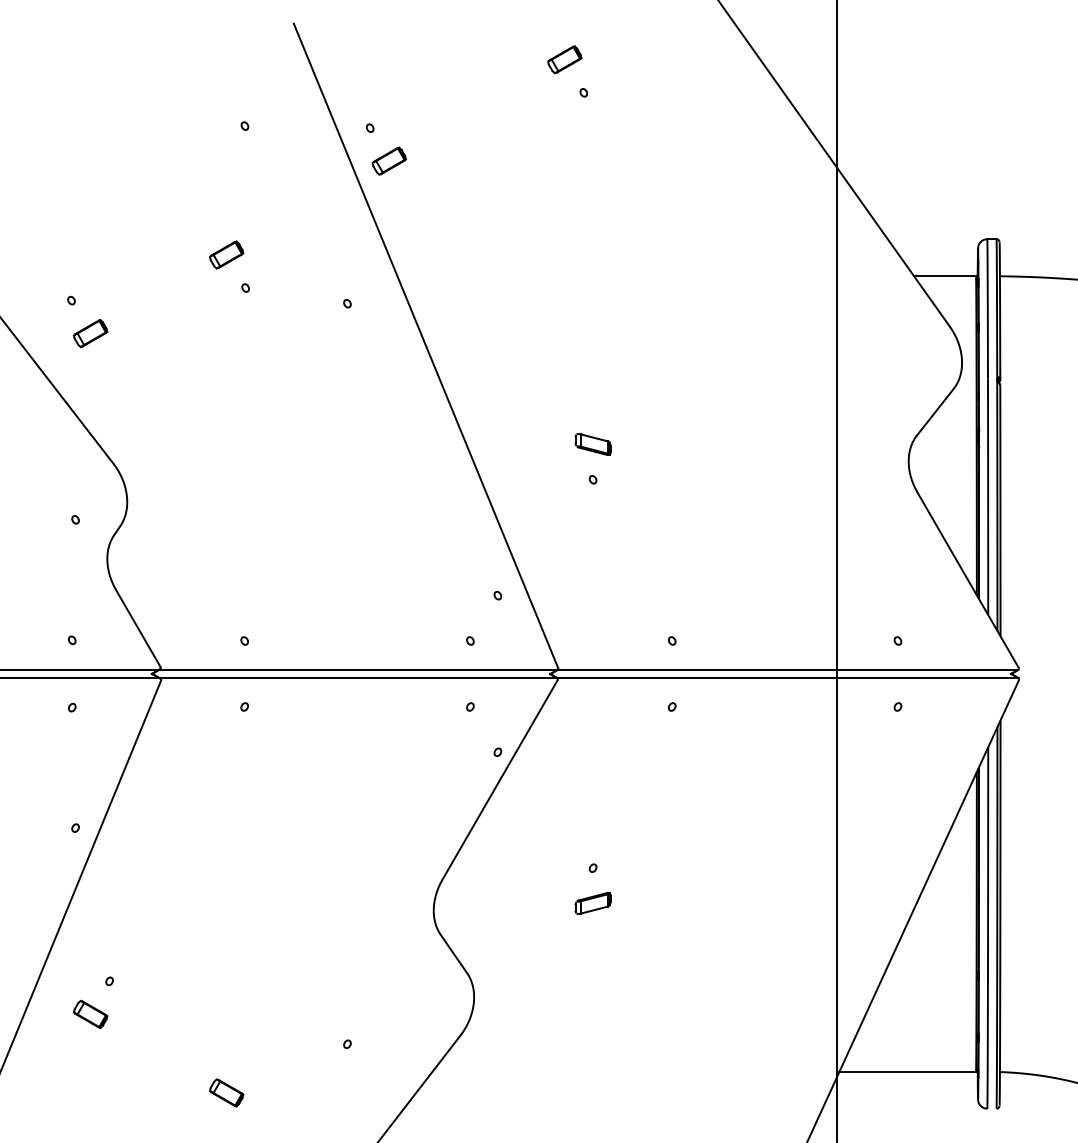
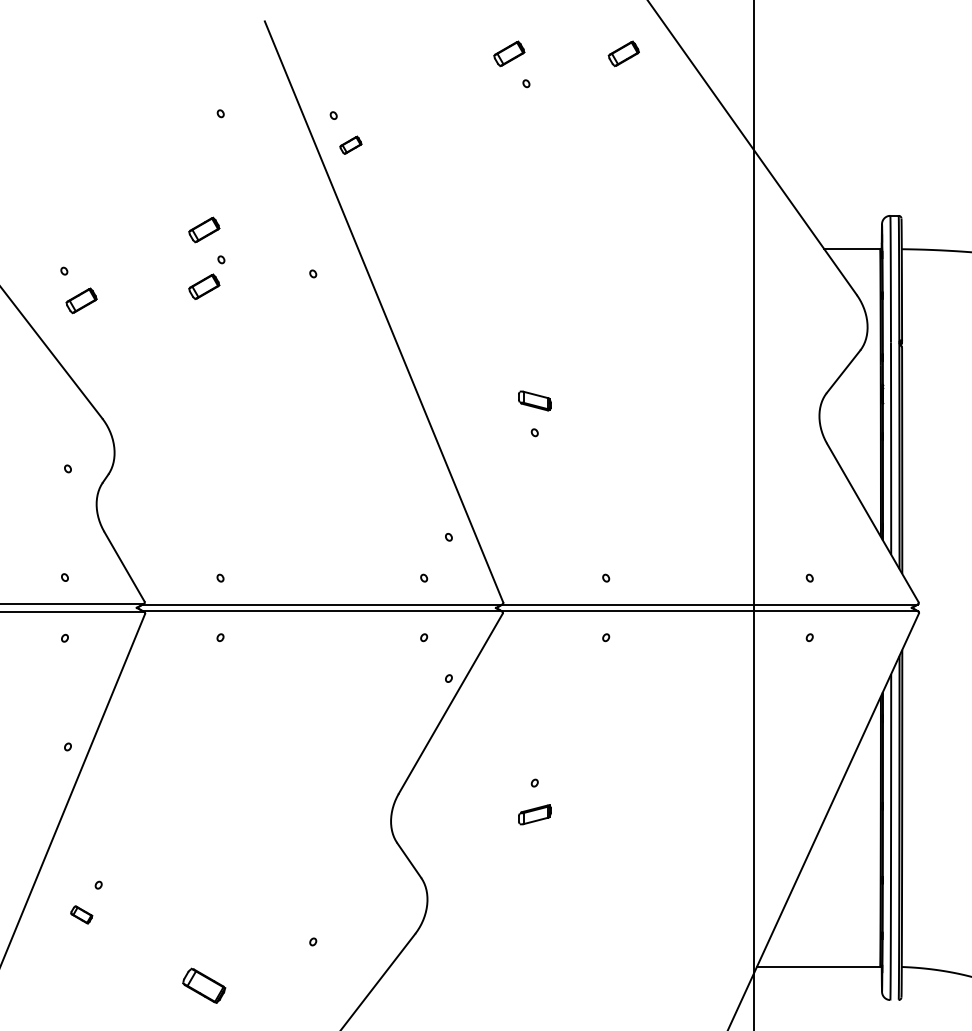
part: (691, 59) -> (623, 53), added
part: (388, 160) -> (350, 144), size x0.7
part: (226, 317) -> (204, 286), added
part: (90, 1013) -> (81, 914), size x0.7
part: (226, 1092) -> (204, 985), size x1.4

